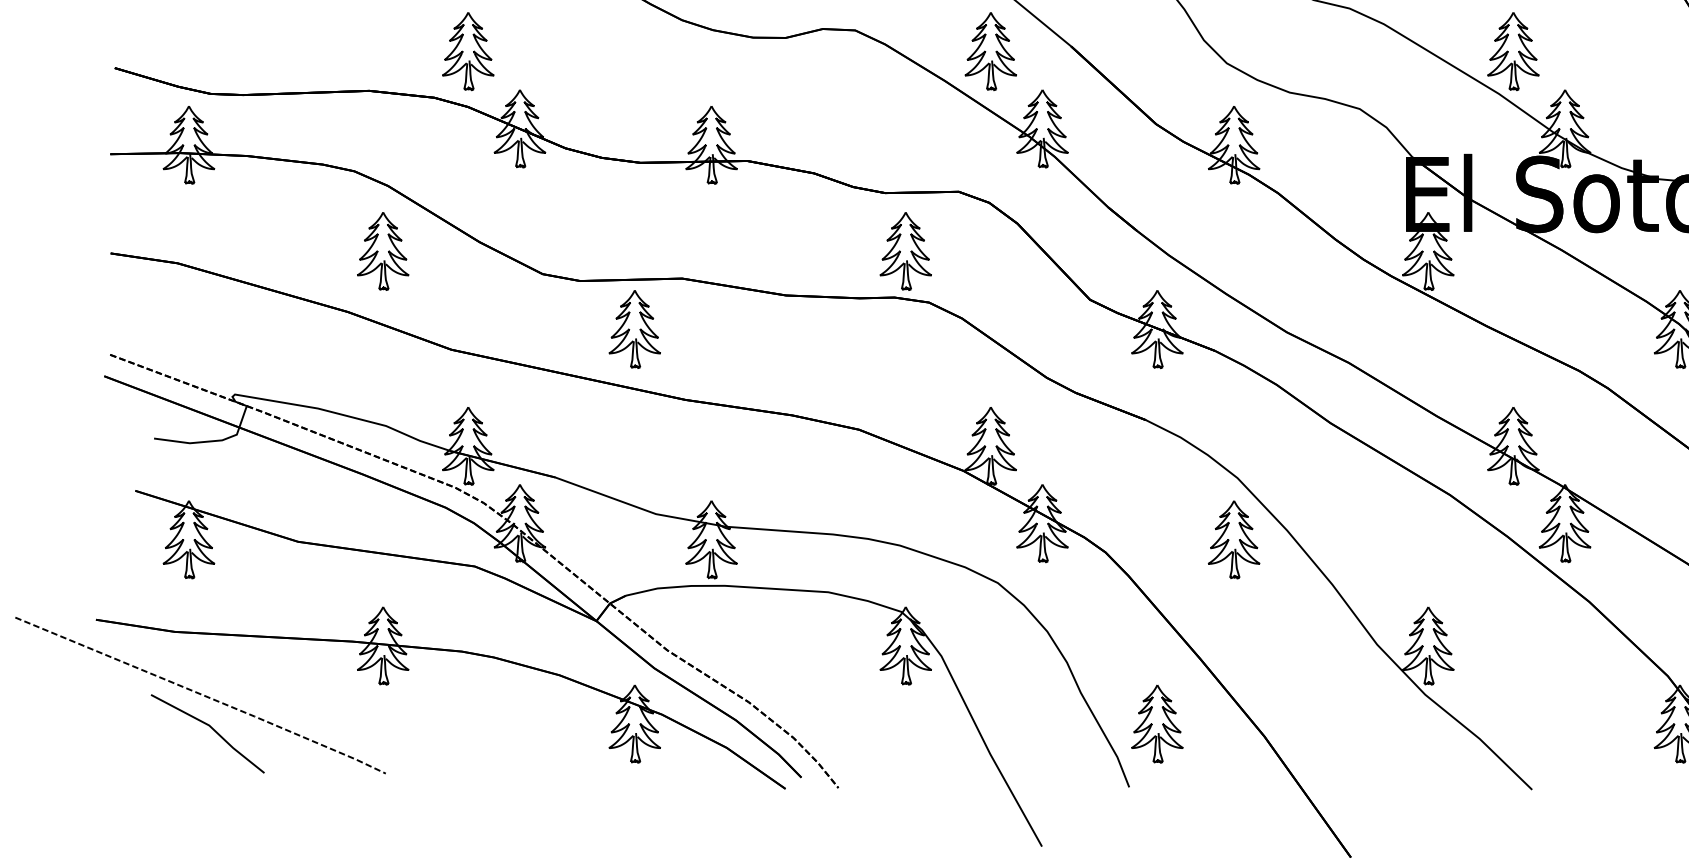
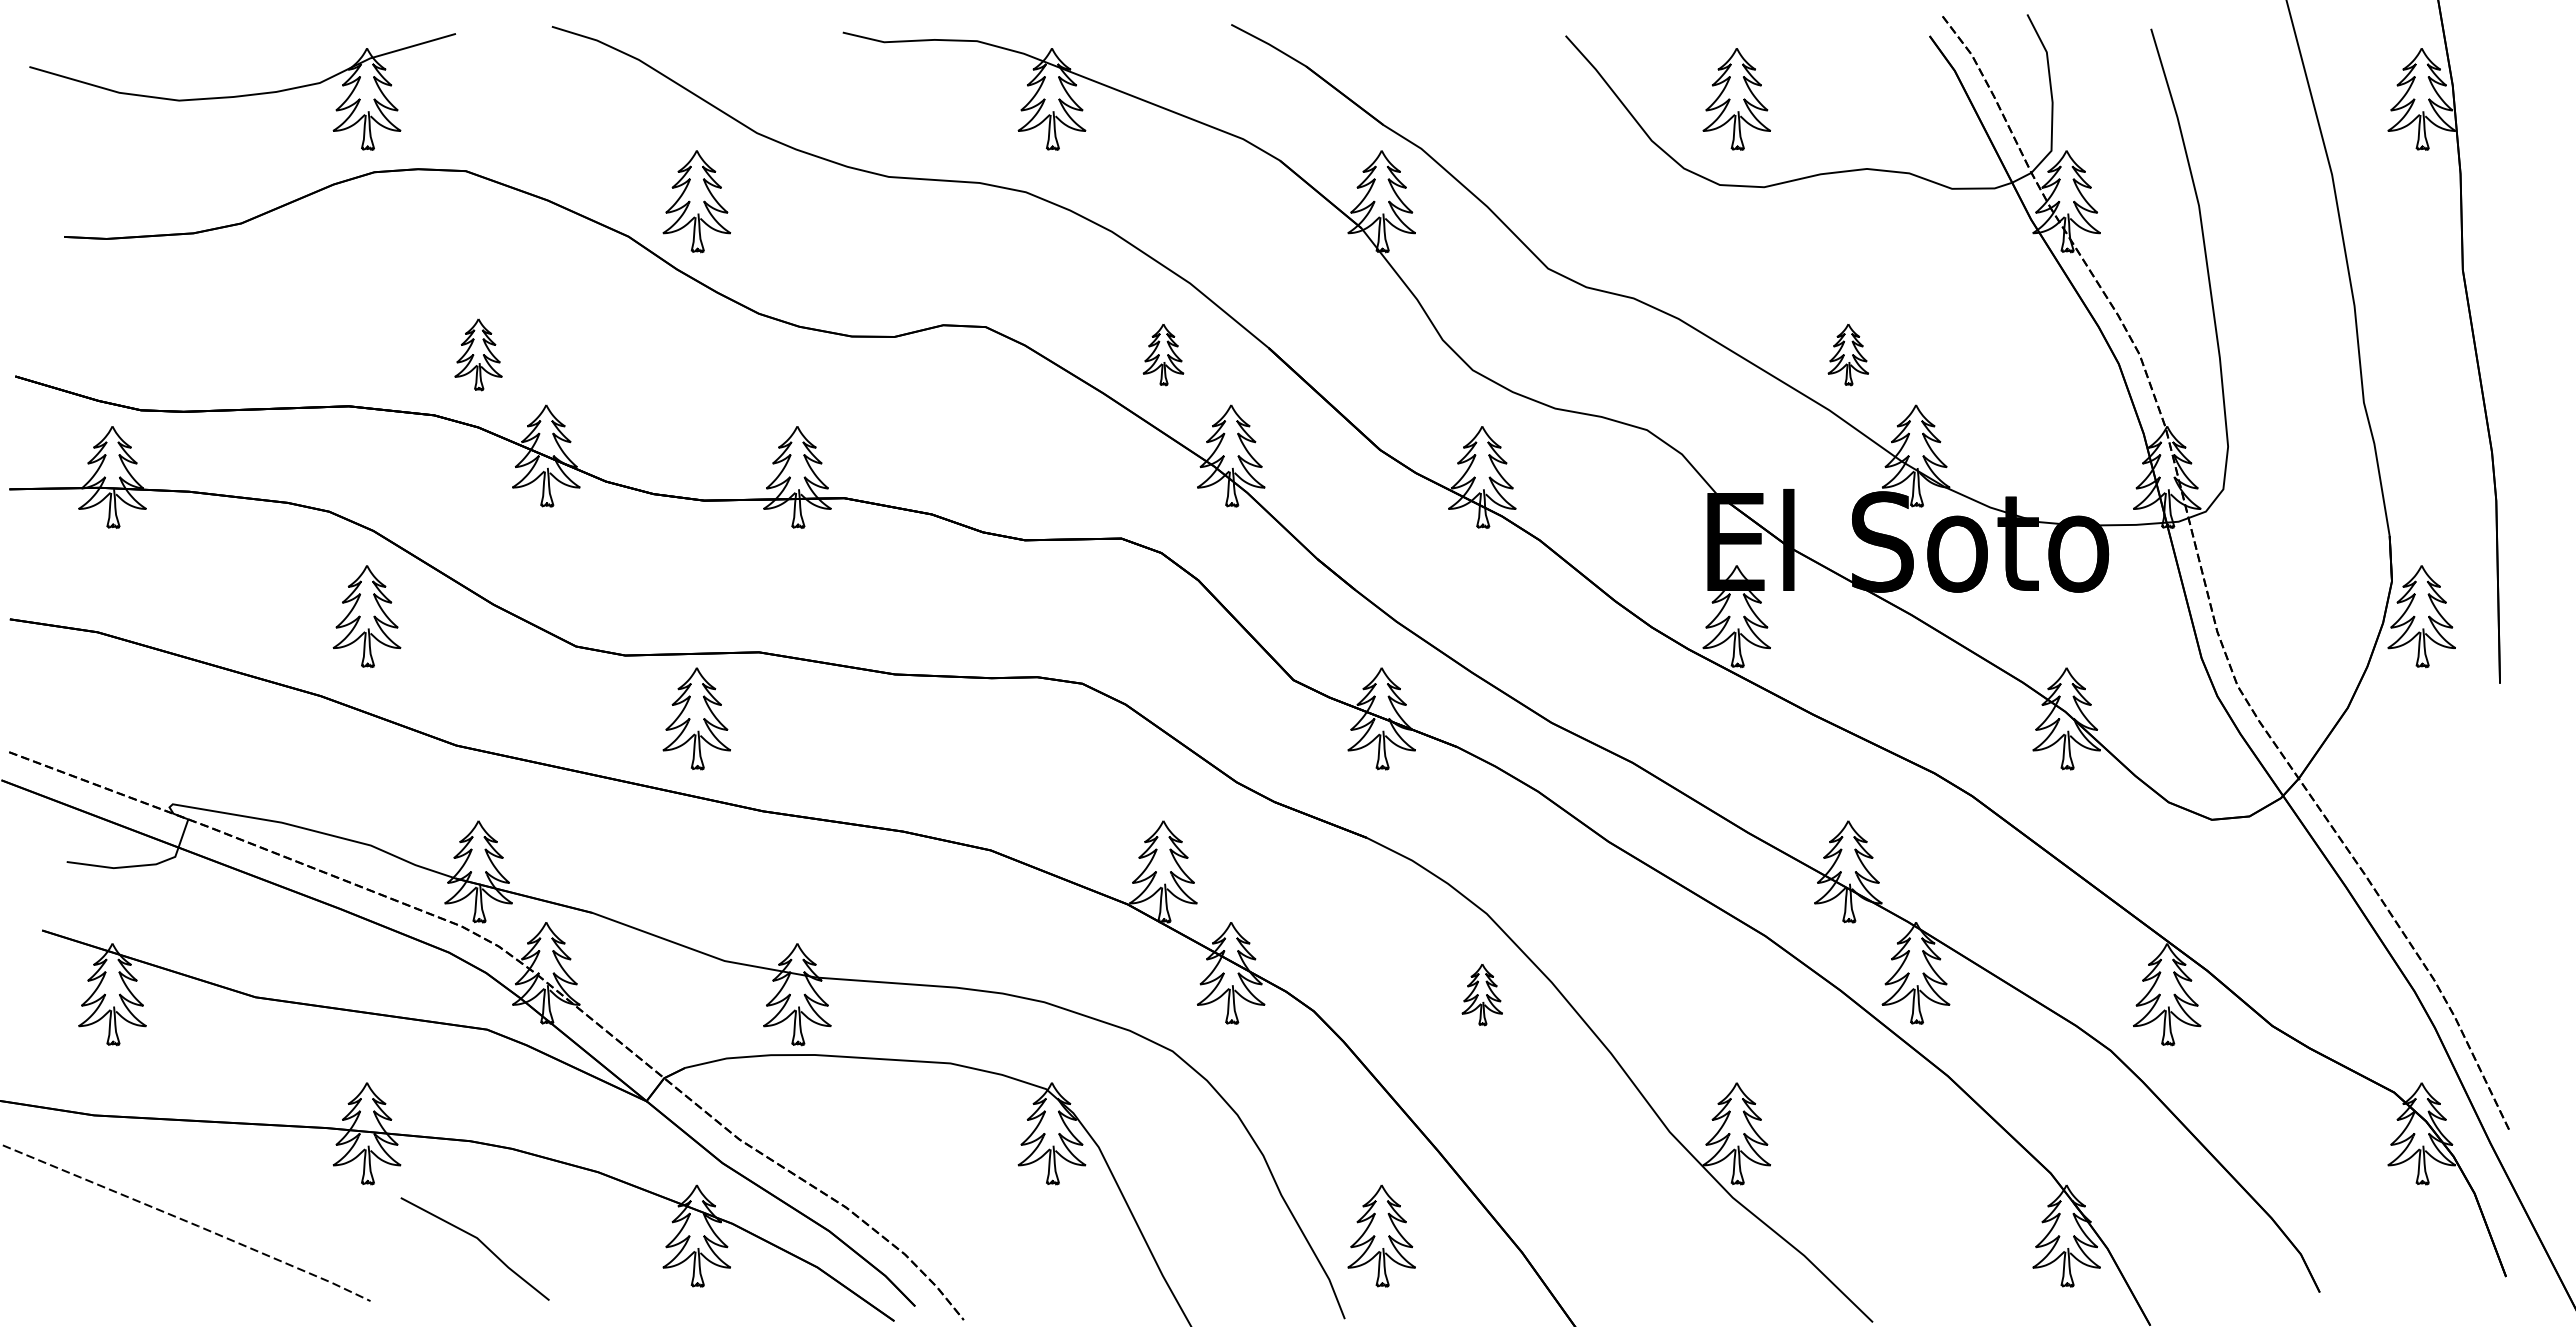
part: (468, 51) -> (478, 354), size x0.7
part: (990, 51) -> (1163, 354), size x0.6
part: (1513, 51) -> (1848, 354), size x0.6
part: (905, 251) -> (1051, 616), removed
part: (1234, 539) -> (1482, 994), size x0.6
line: (211, 728) -> (480, 1242), moved

